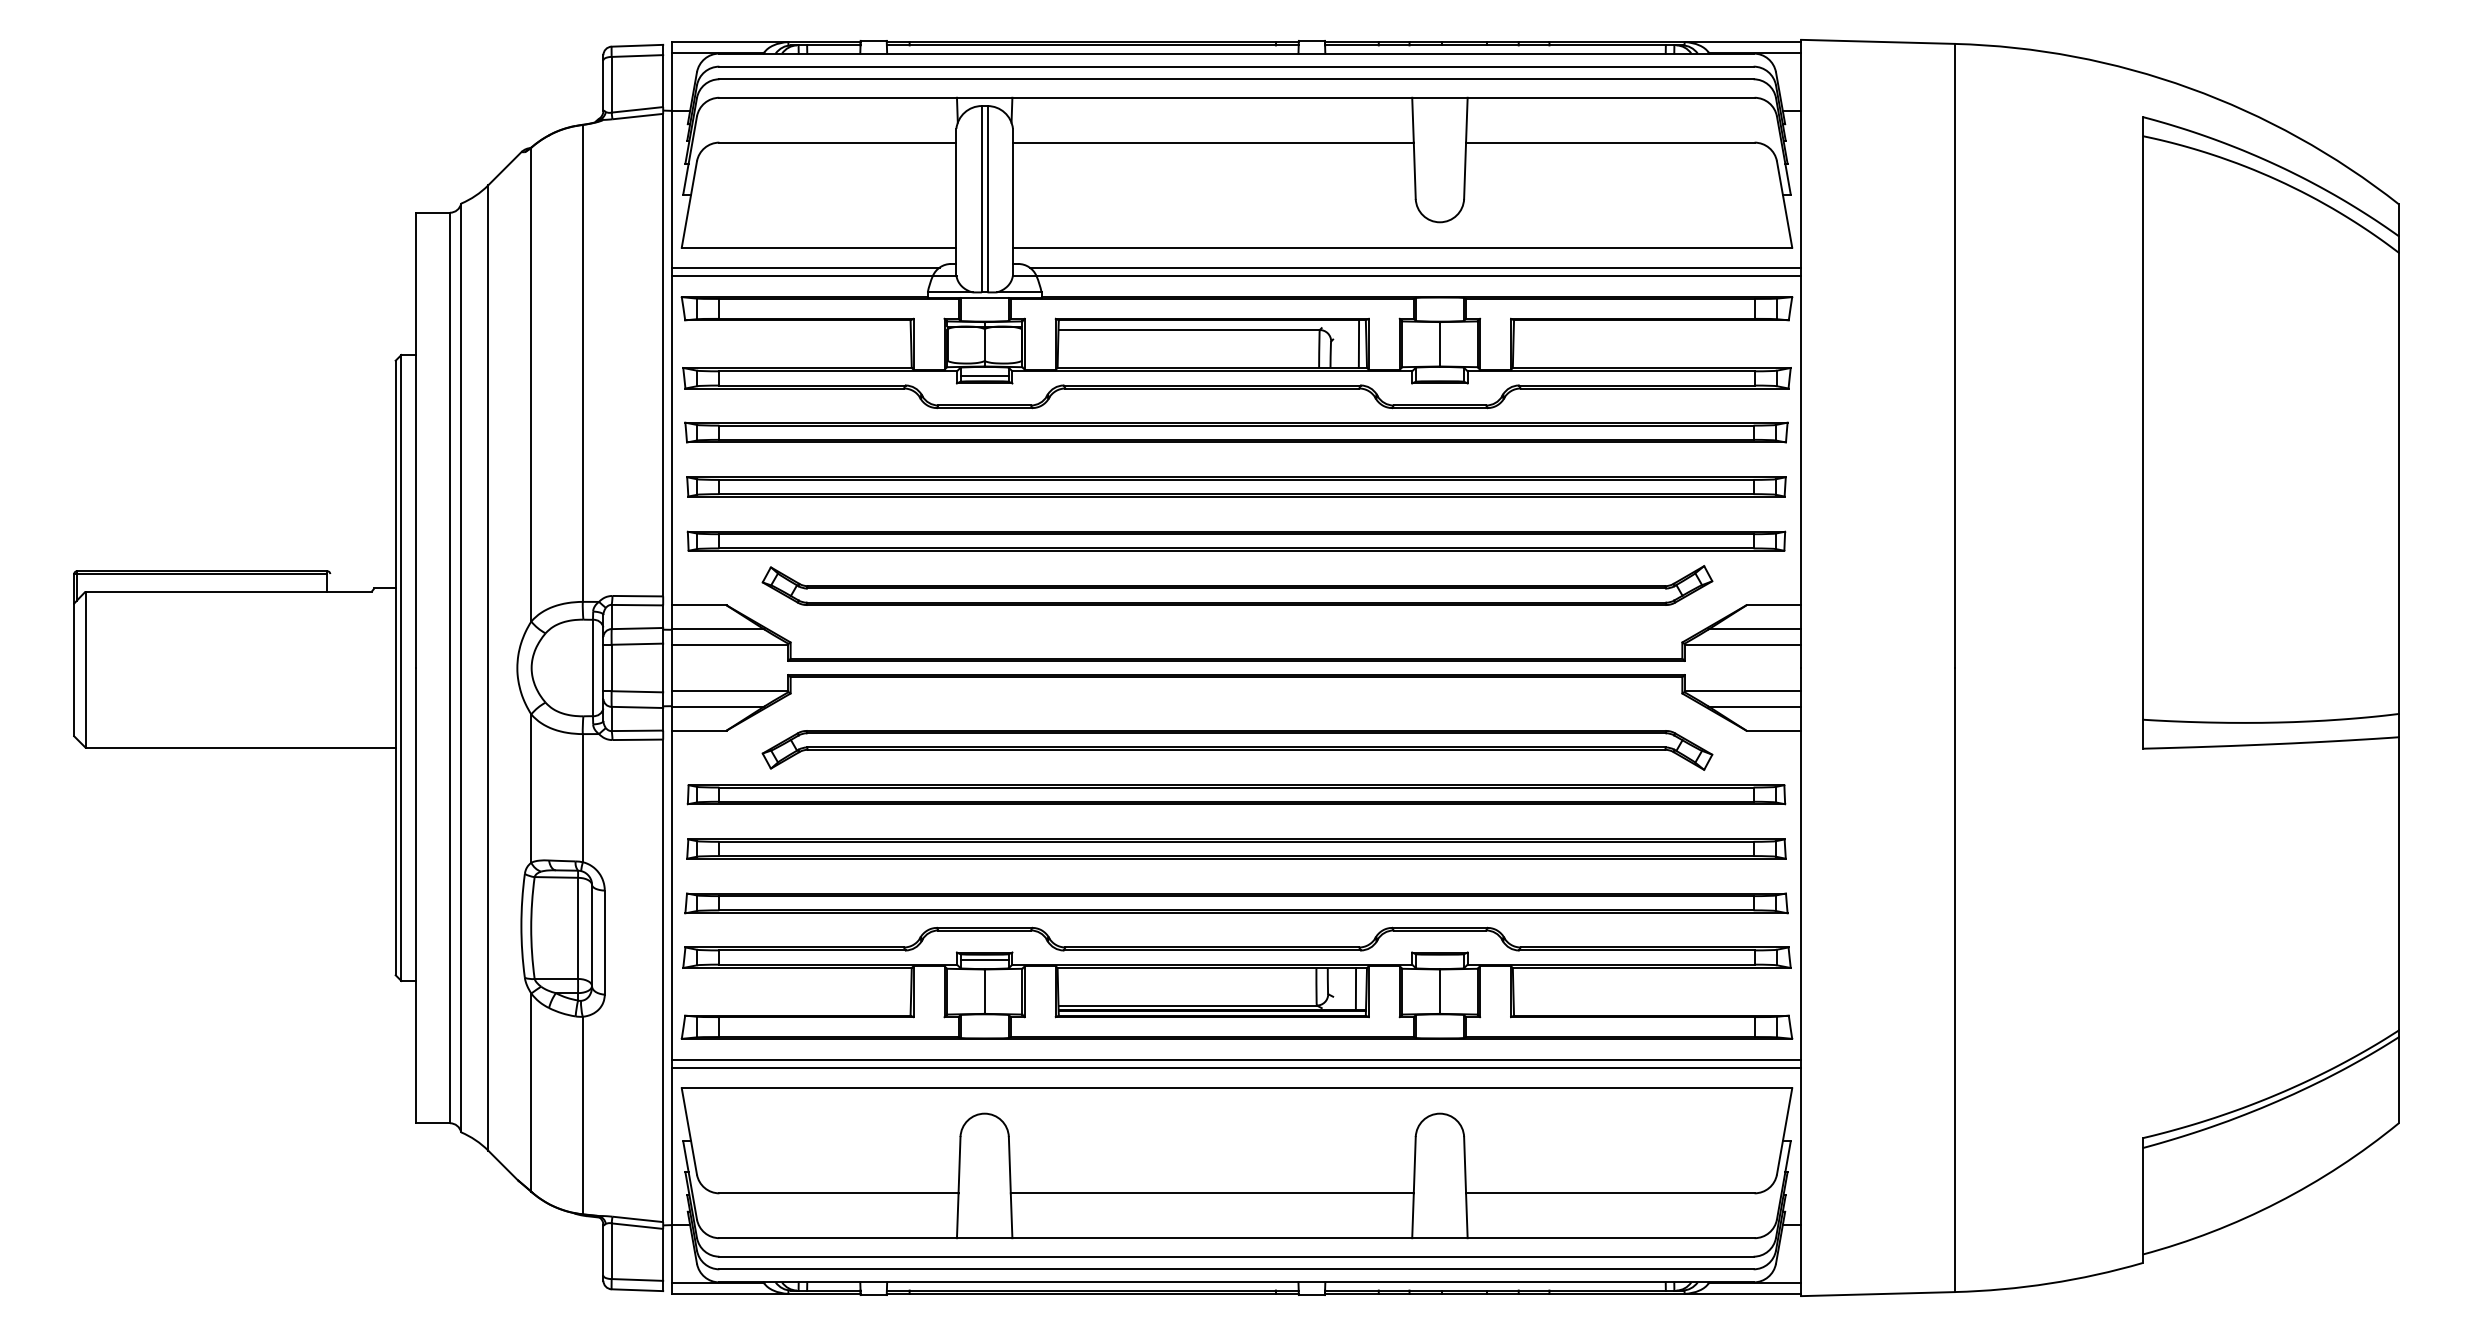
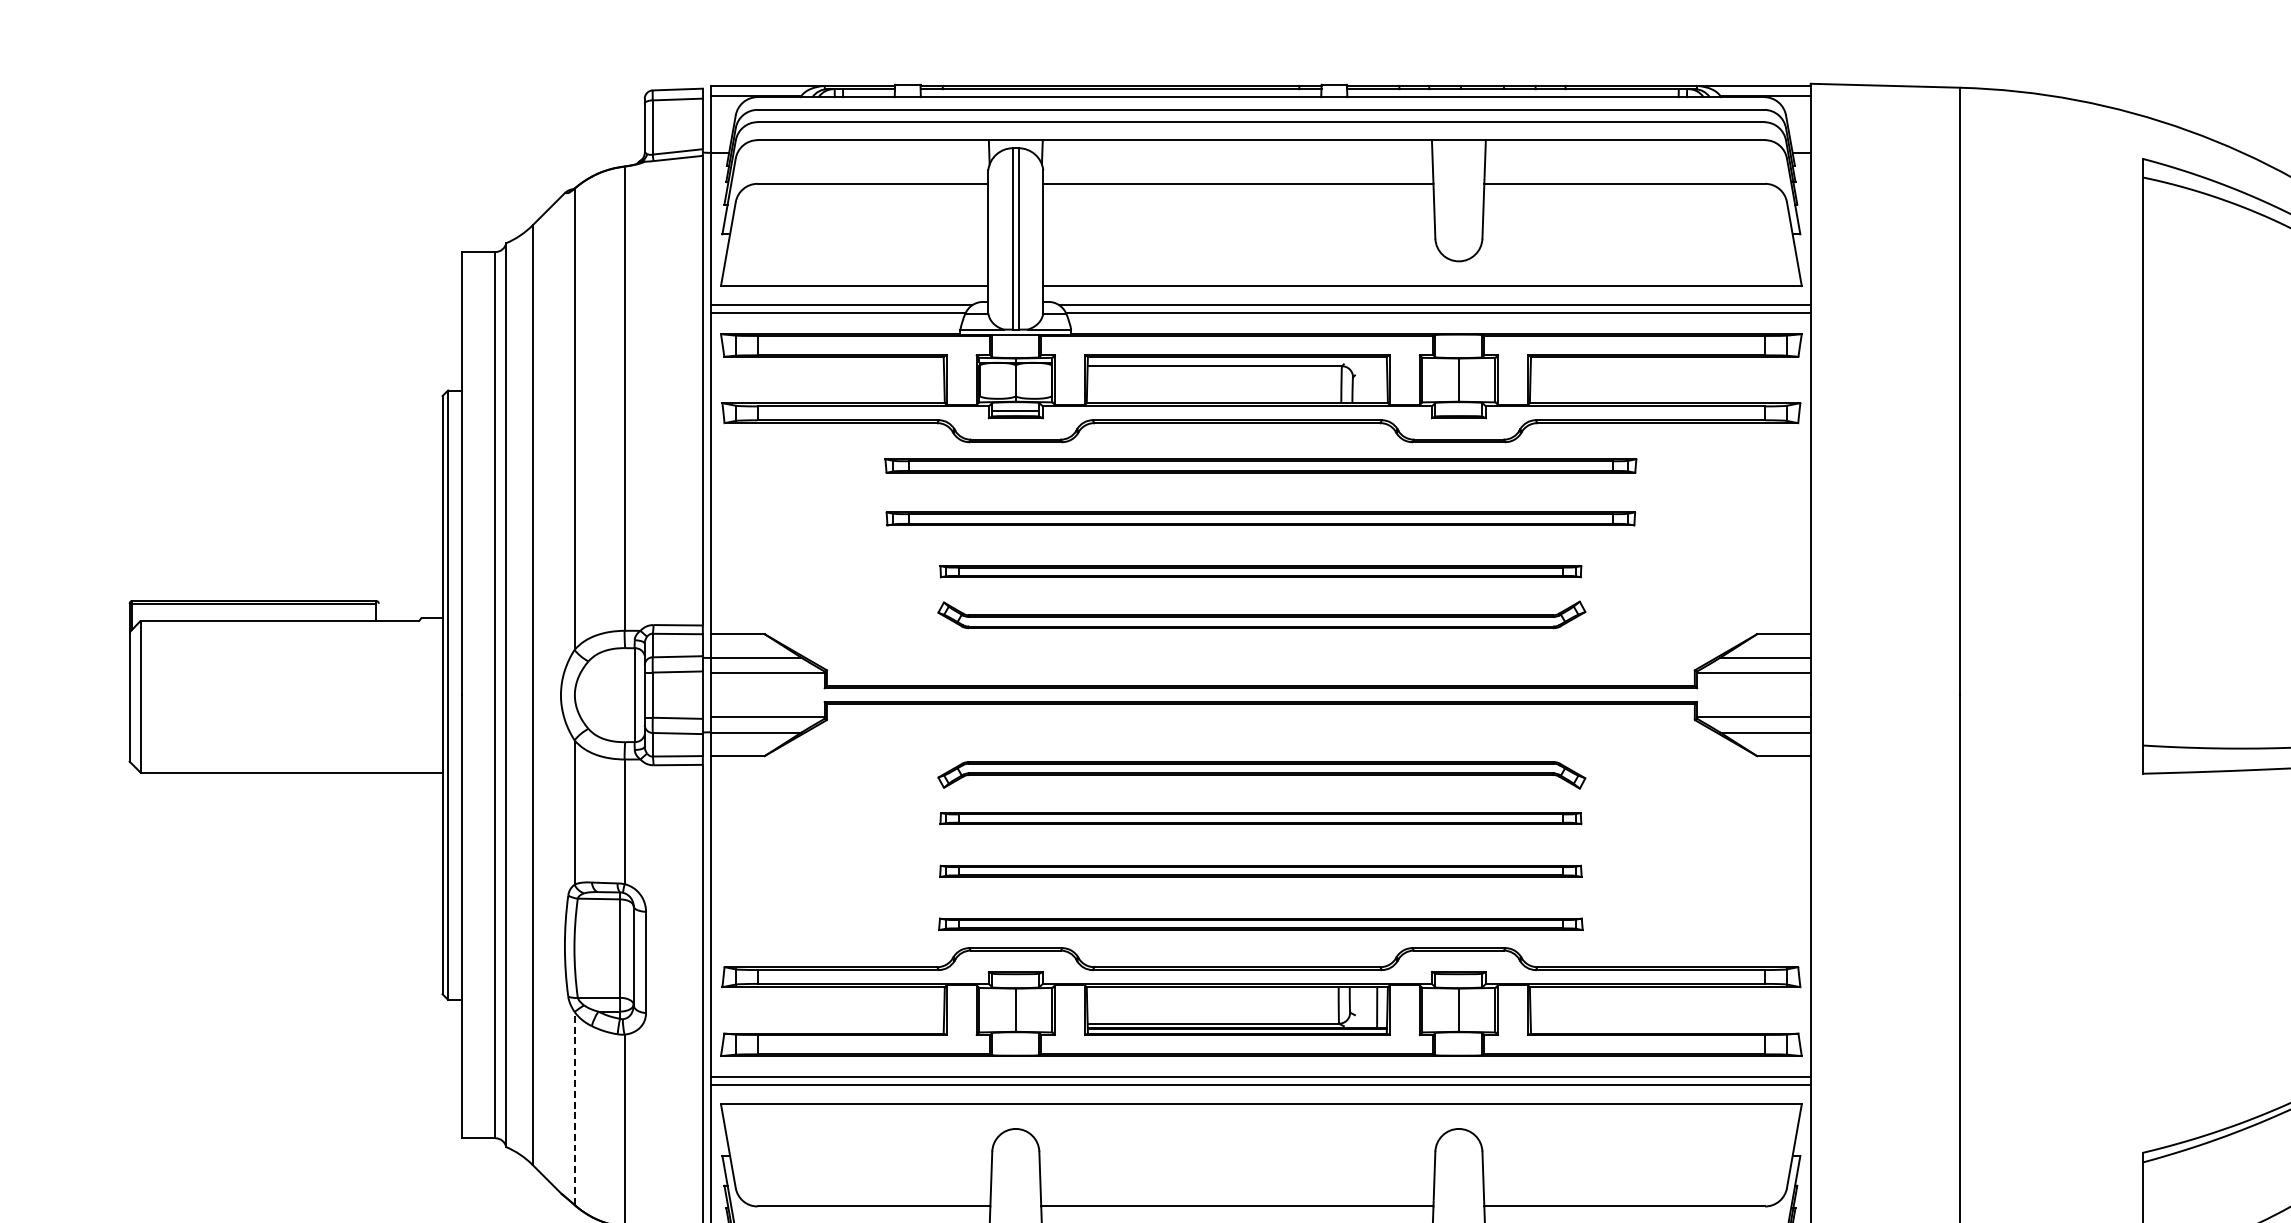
line: (1358, 343) -> (1379, 379), removed
part: (1236, 432) -> (1260, 465), size x0.7
part: (1236, 486) -> (1260, 518), size x0.7
part: (1236, 540) -> (1260, 571), size x0.6
part: (1237, 585) -> (1261, 614), size x0.7
part: (1237, 750) -> (1261, 775), size x0.7
part: (1236, 794) -> (1260, 818), size x0.6
part: (1236, 848) -> (1260, 870), size x0.6
part: (1236, 903) -> (1260, 924), size x0.6
line: (984, 960) -> (1015, 979), removed
line: (531, 1092) -> (574, 1108), solid -> dashed

